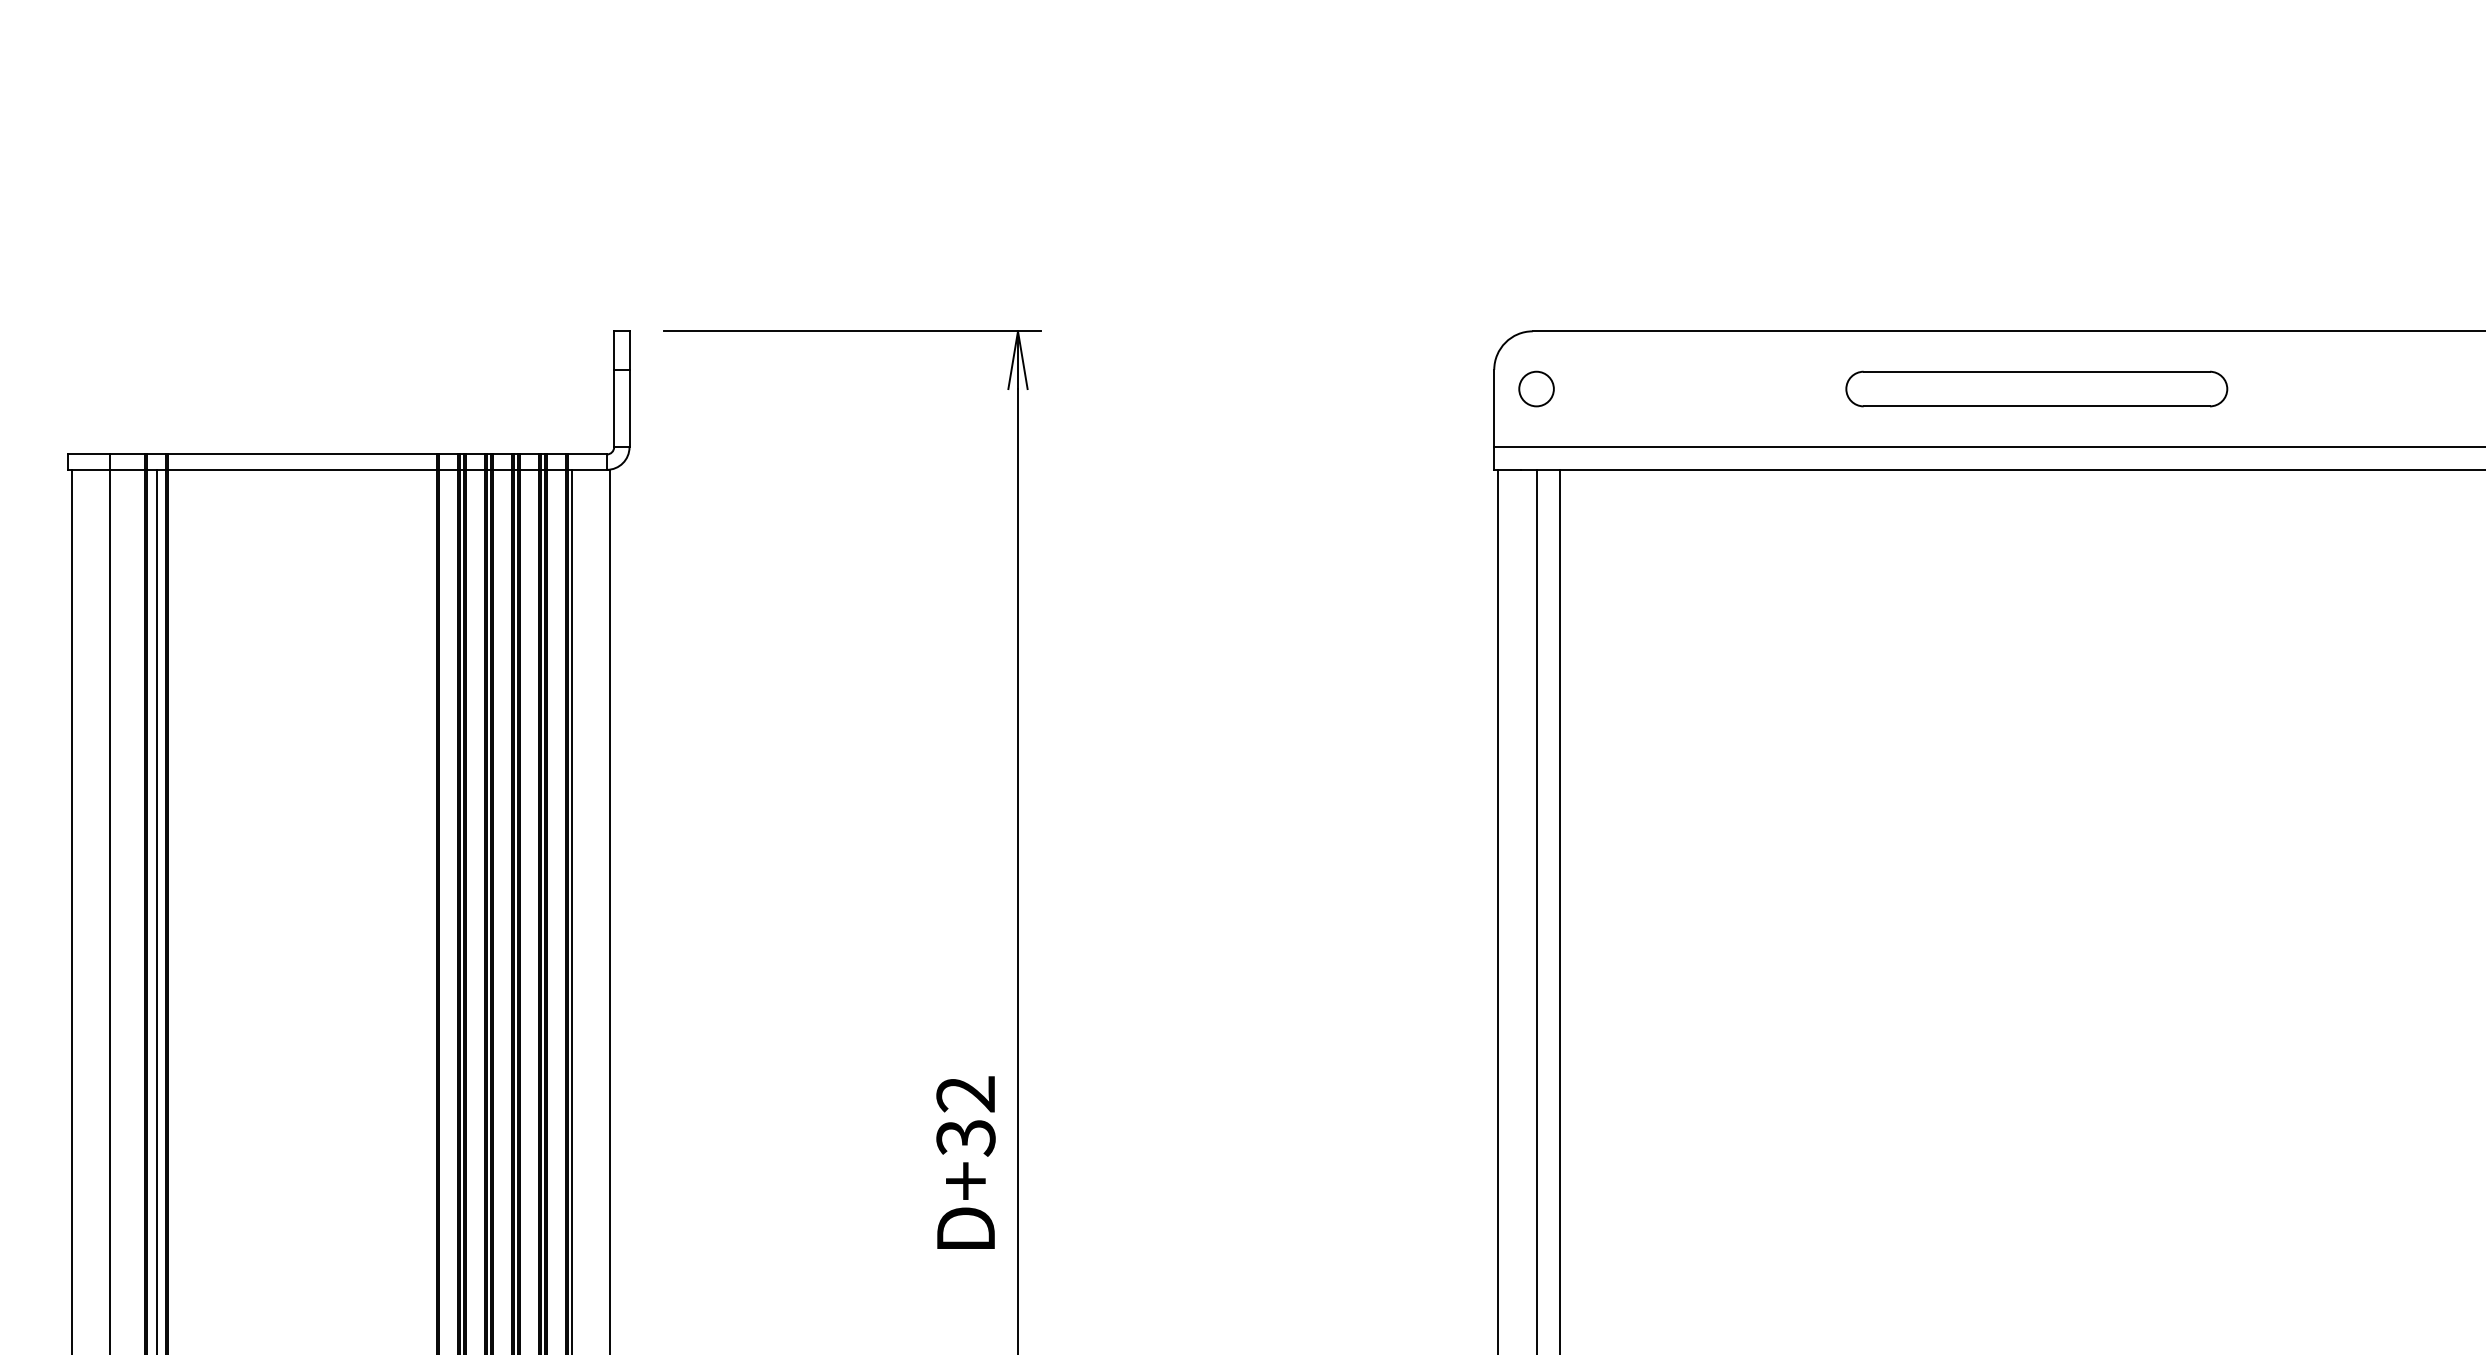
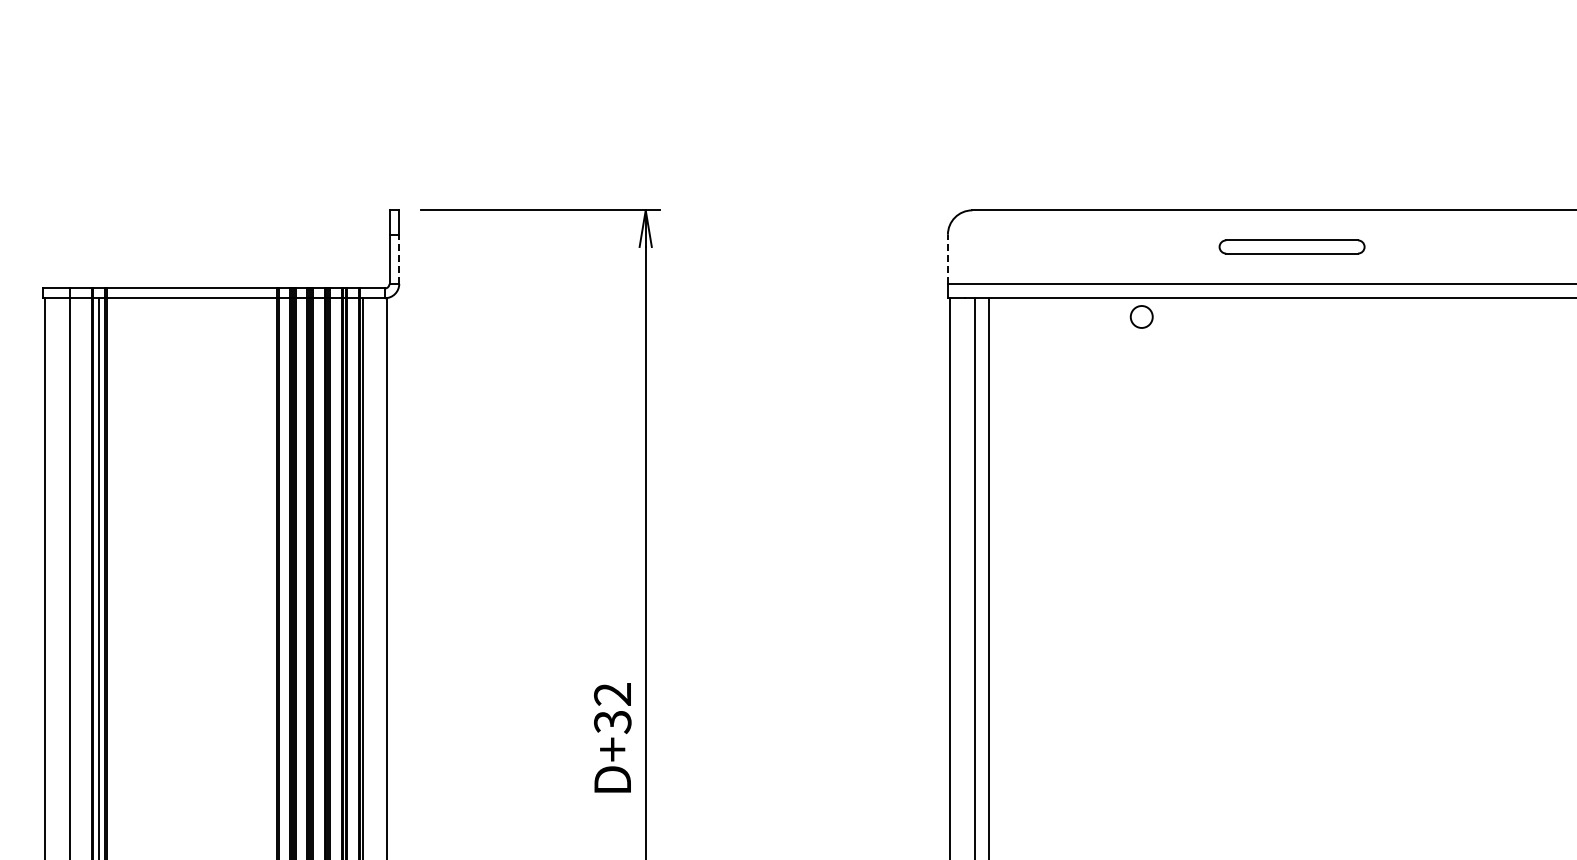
circle: (1536, 388) -> (1141, 316), moved
part: (2035, 388) -> (1291, 246), size x0.6
line: (629, 408) -> (399, 259), solid -> dashed
line: (1493, 408) -> (947, 259), solid -> dashed

